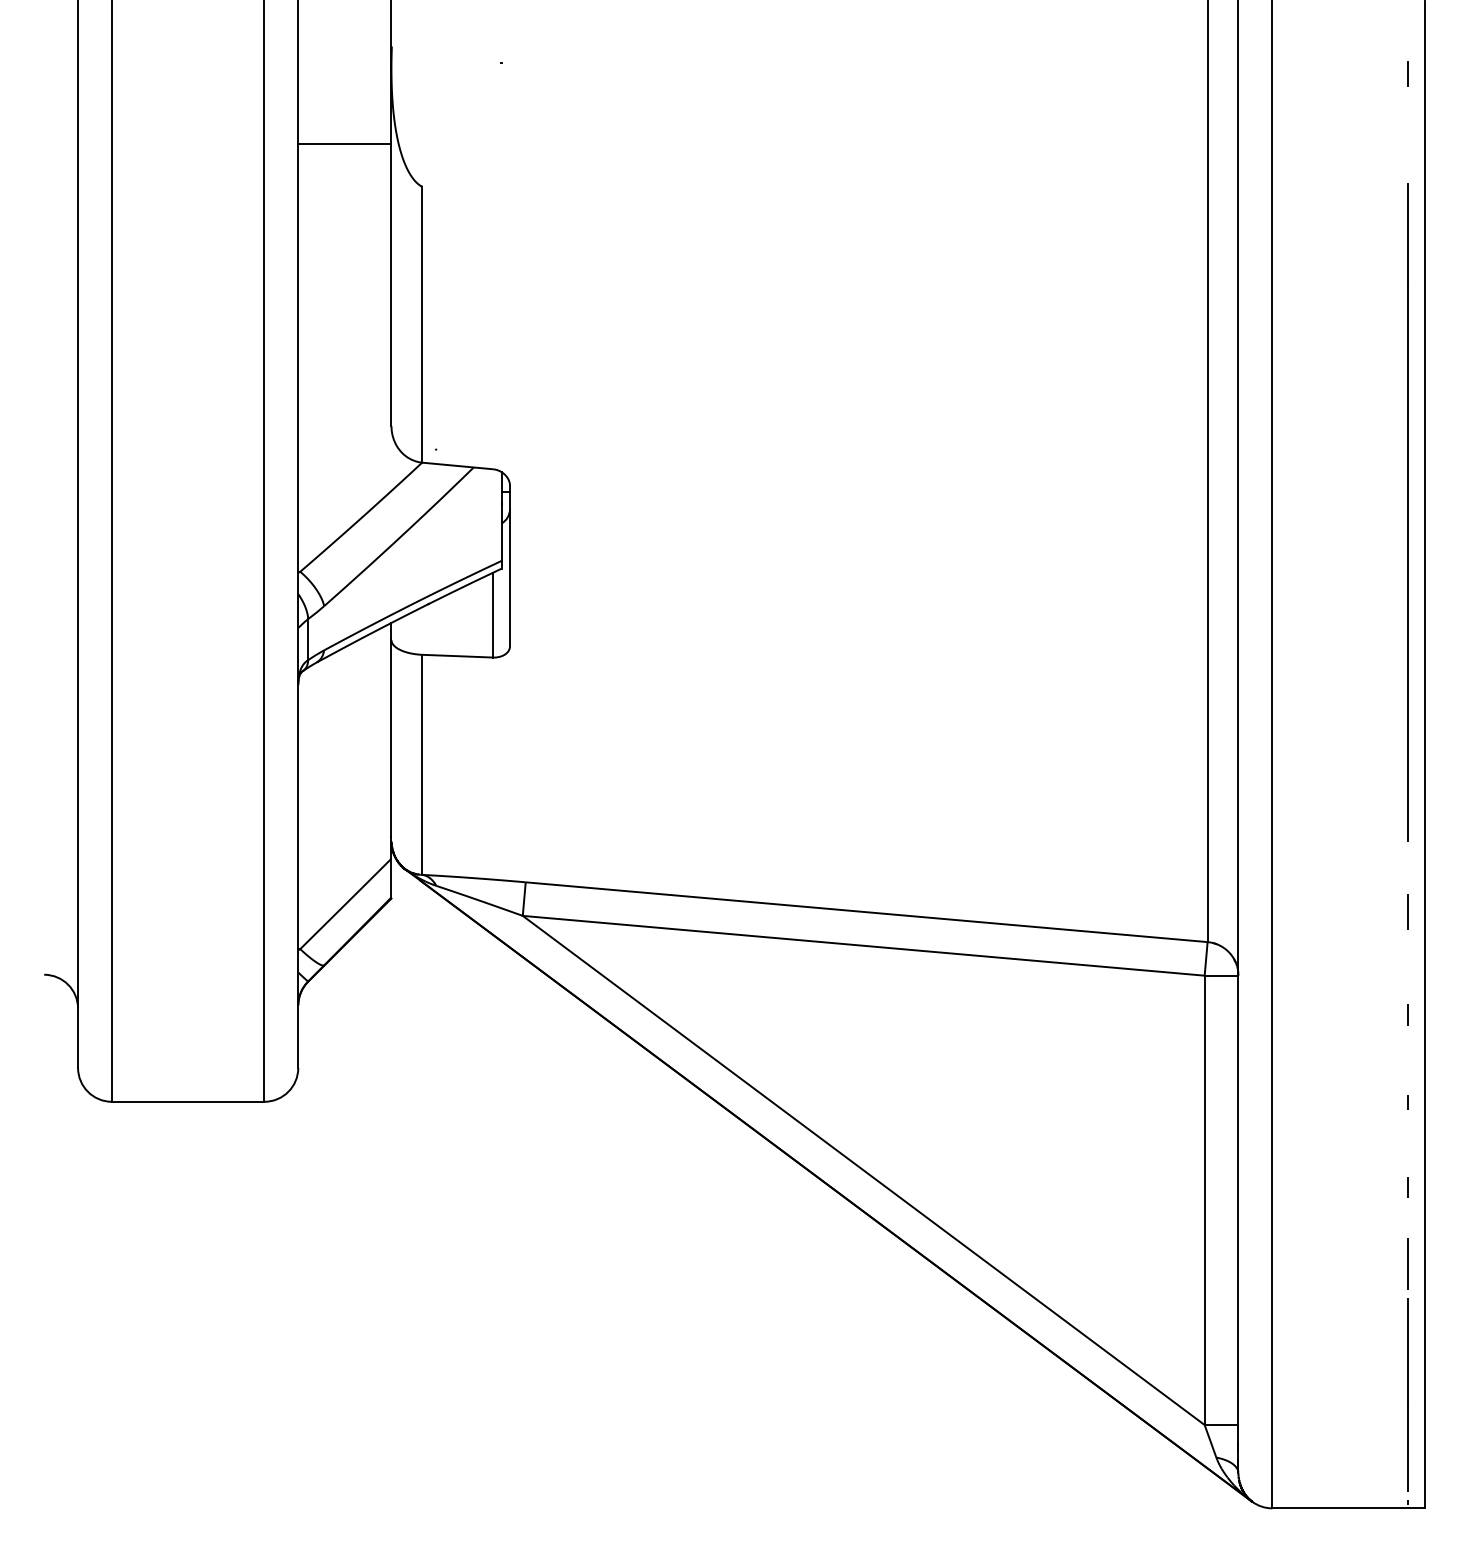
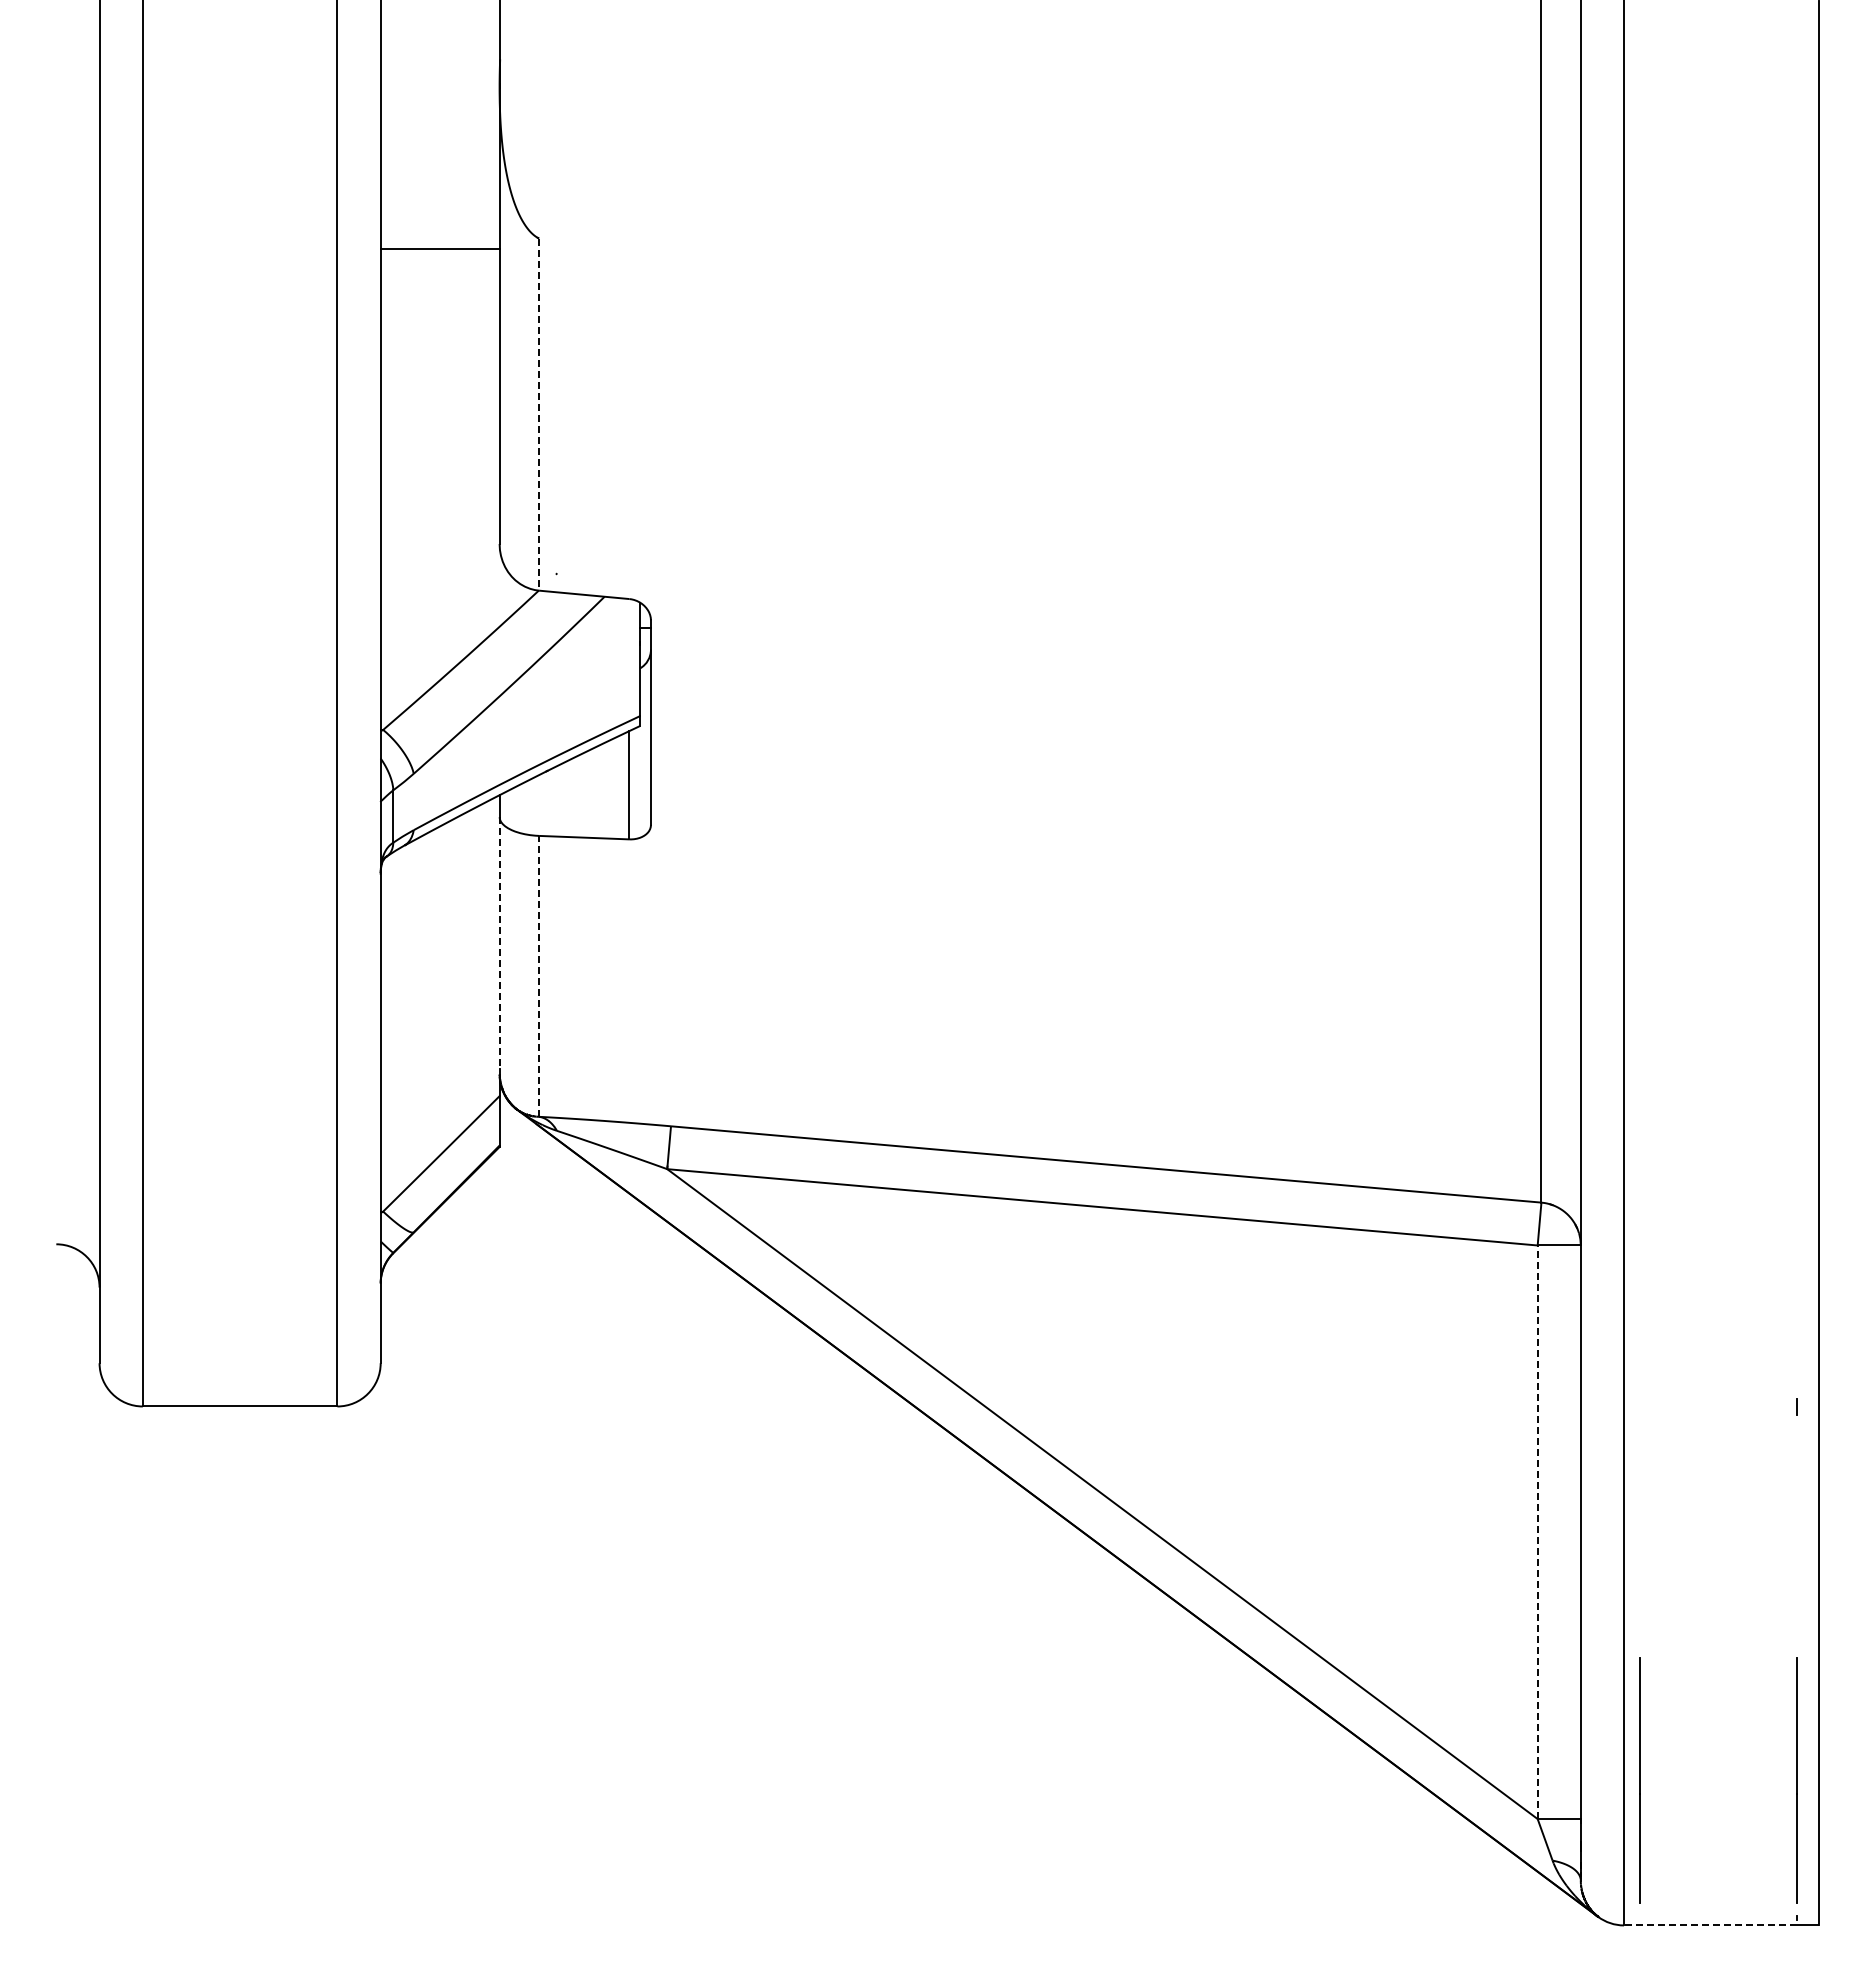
line: (1407, 73) -> (1796, 93), removed
line: (344, 143) -> (439, 248), moved
line: (422, 325) -> (539, 415), solid -> dashed
line: (1407, 512) -> (1796, 654), removed
line: (391, 738) -> (499, 942), solid -> dashed
line: (422, 764) -> (539, 975), solid -> dashed
line: (1408, 912) -> (1797, 1164), removed
line: (1408, 1014) -> (1797, 1295), removed
line: (1408, 1187) -> (1797, 1515), removed
line: (1204, 1200) -> (1537, 1532), solid -> dashed
line: (1408, 1263) -> (1797, 1613), removed
line: (1284, 1394) -> (1639, 1780), added
line: (1340, 1508) -> (1710, 1925), solid -> dashed

